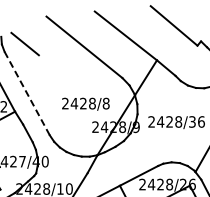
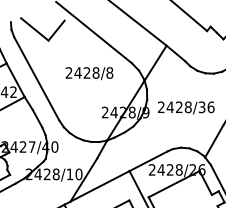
line: (46, 45) -> (56, 30), added
line: (27, 94) -> (37, 79), dashed -> solid
text: (85, 104) -> (89, 73), moved

